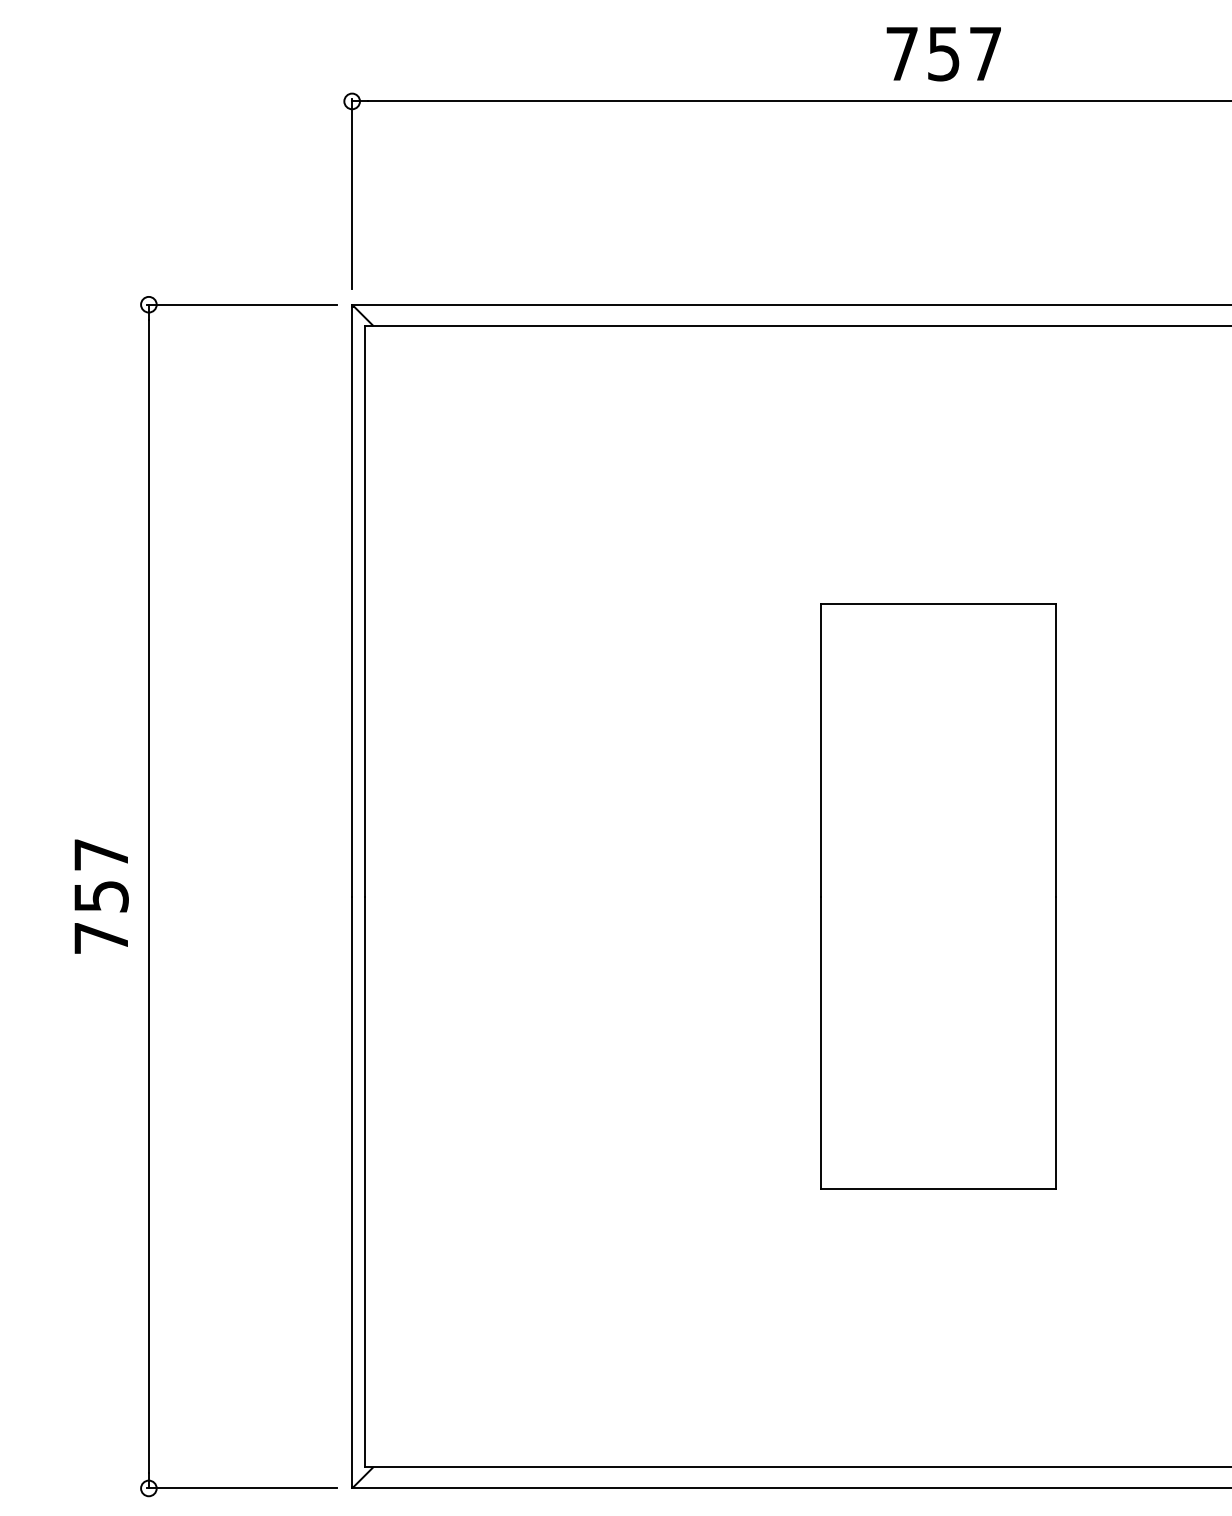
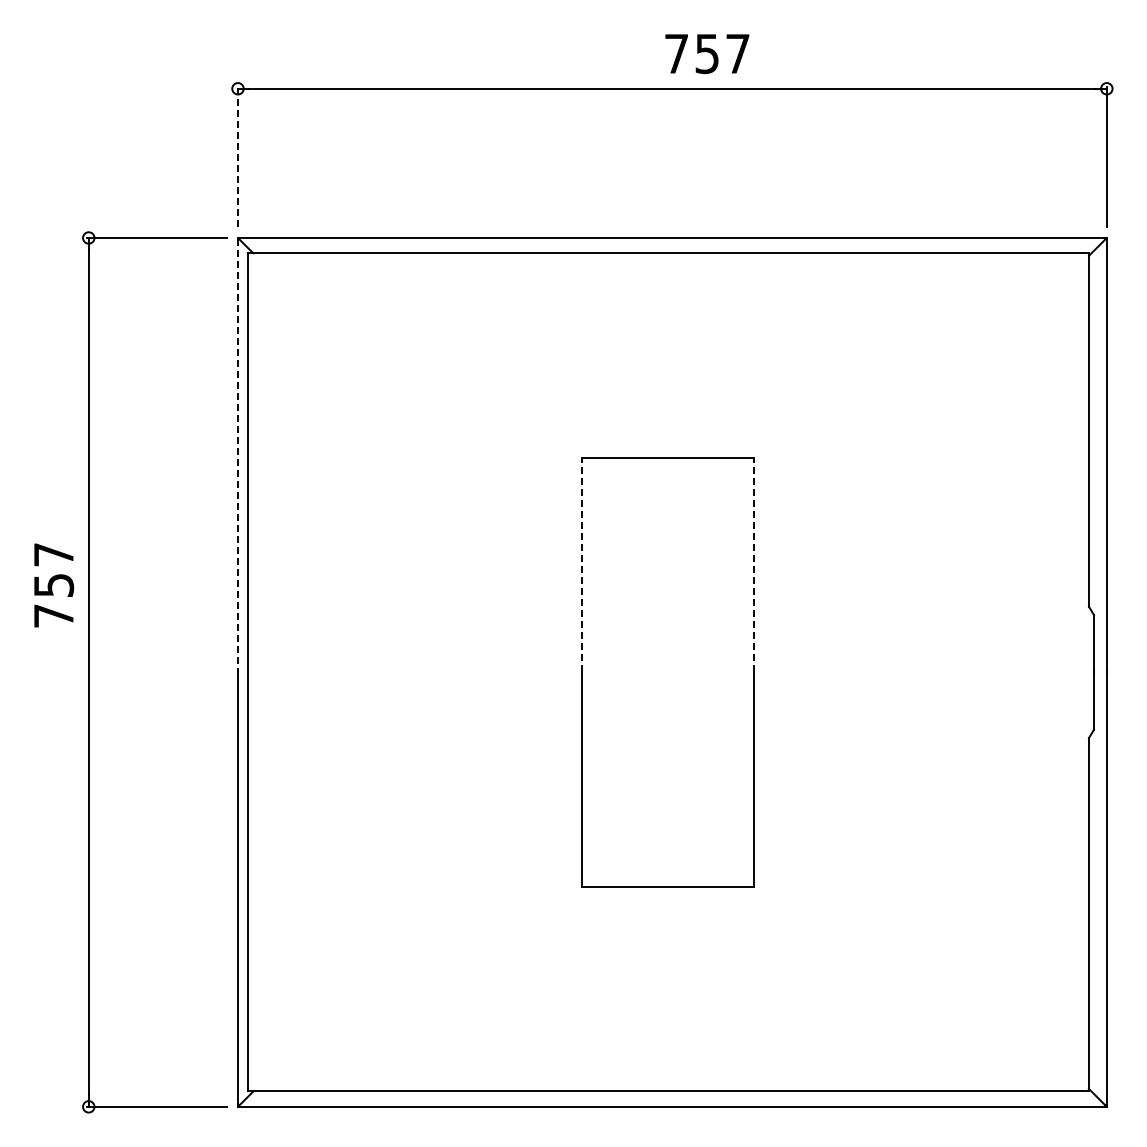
text: (944, 54) -> (707, 54), moved
line: (351, 193) -> (237, 156), solid -> dashed
line: (351, 601) -> (237, 455), solid -> dashed
line: (821, 749) -> (582, 564), solid -> dashed
line: (1055, 749) -> (754, 564), solid -> dashed
text: (102, 896) -> (54, 585), moved

